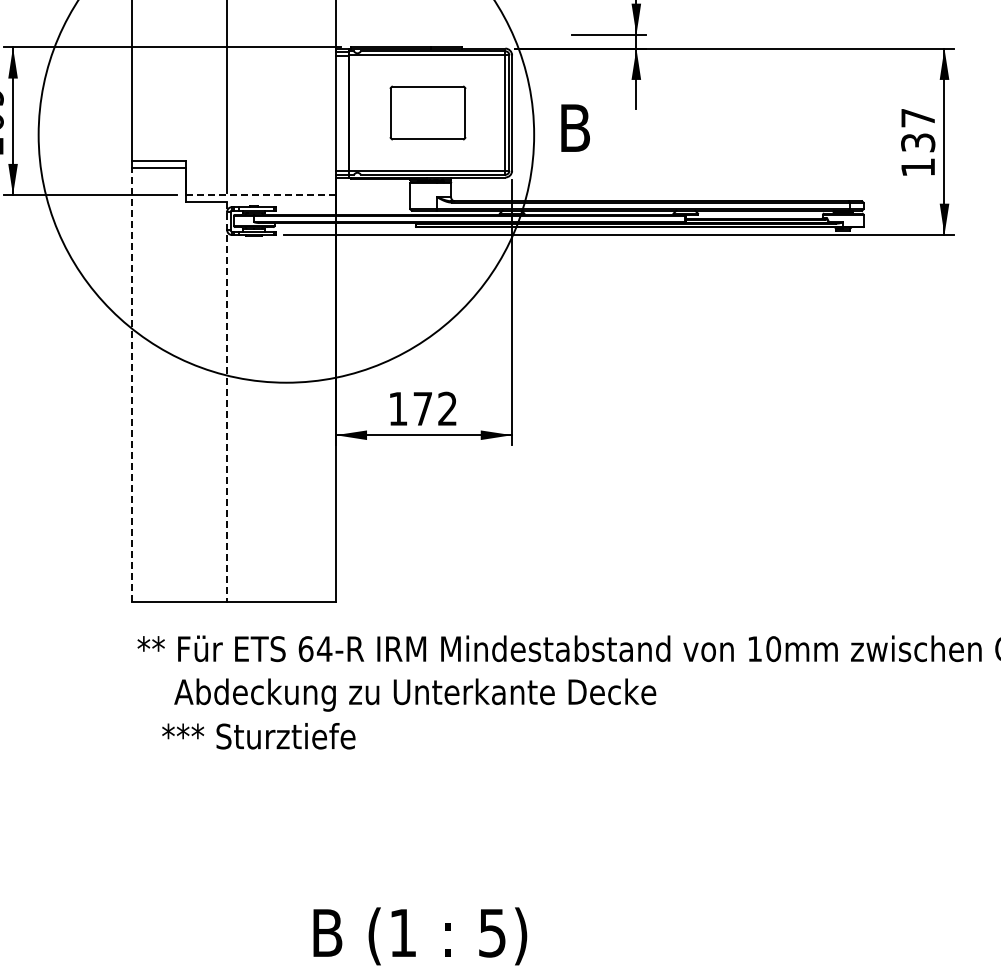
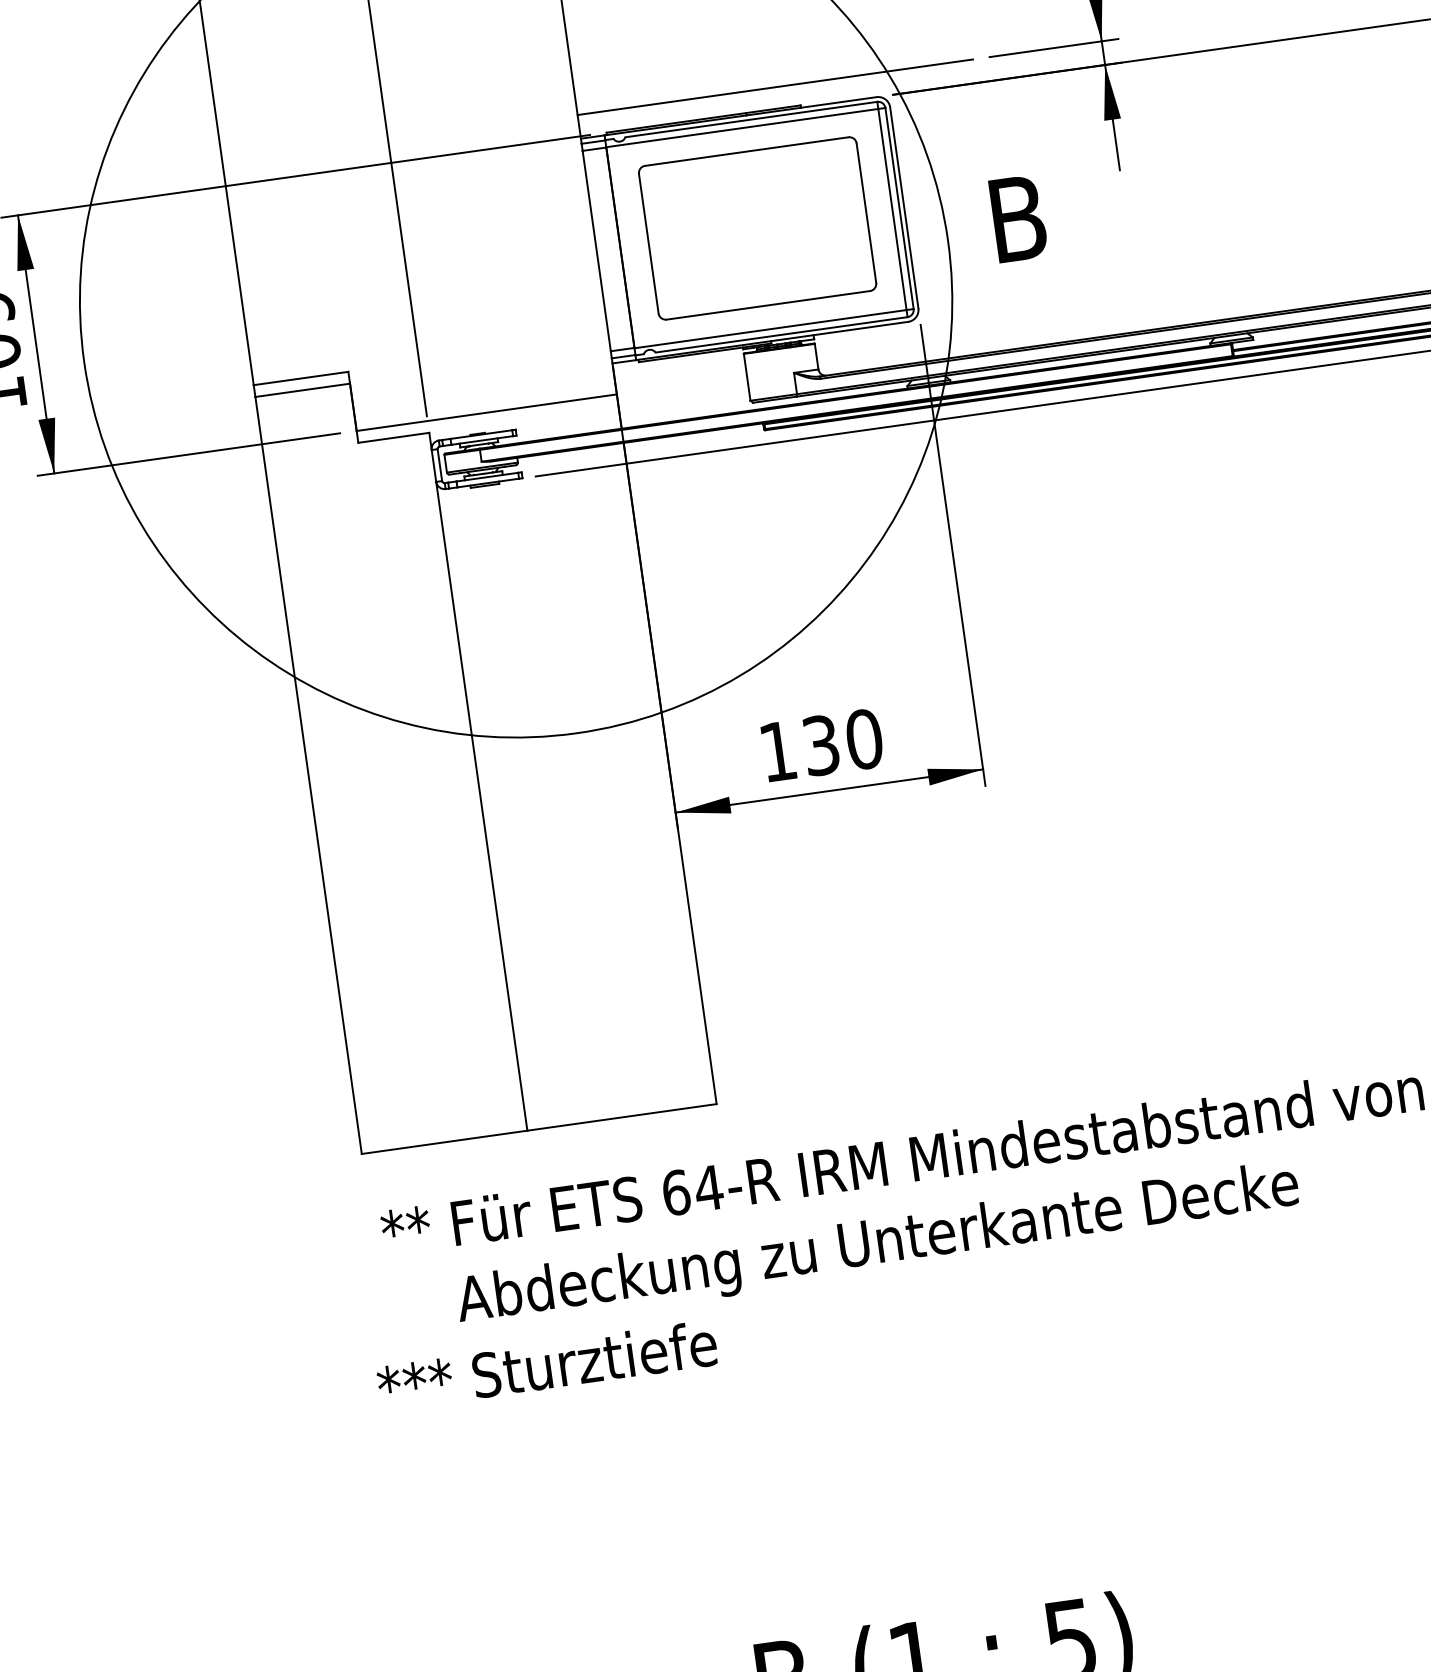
line: (448, 35) -> (774, 88), added
part: (427, 112) -> (756, 227), size x1.67
line: (261, 195) -> (487, 412), dashed -> solid
line: (132, 384) -> (308, 774), dashed -> solid
line: (227, 402) -> (478, 782), dashed -> solid
text: (435, 408) -> (843, 741), 172 -> 130
text: (258, 736) -> (546, 1366), moved

